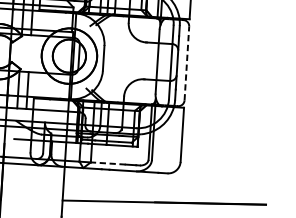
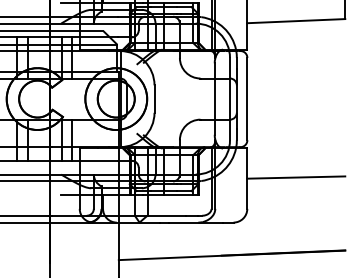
line: (187, 63) -> (247, 98), dashed -> solid
line: (226, 136) -> (296, 177), added
line: (107, 163) -> (166, 215), dashed -> solid

